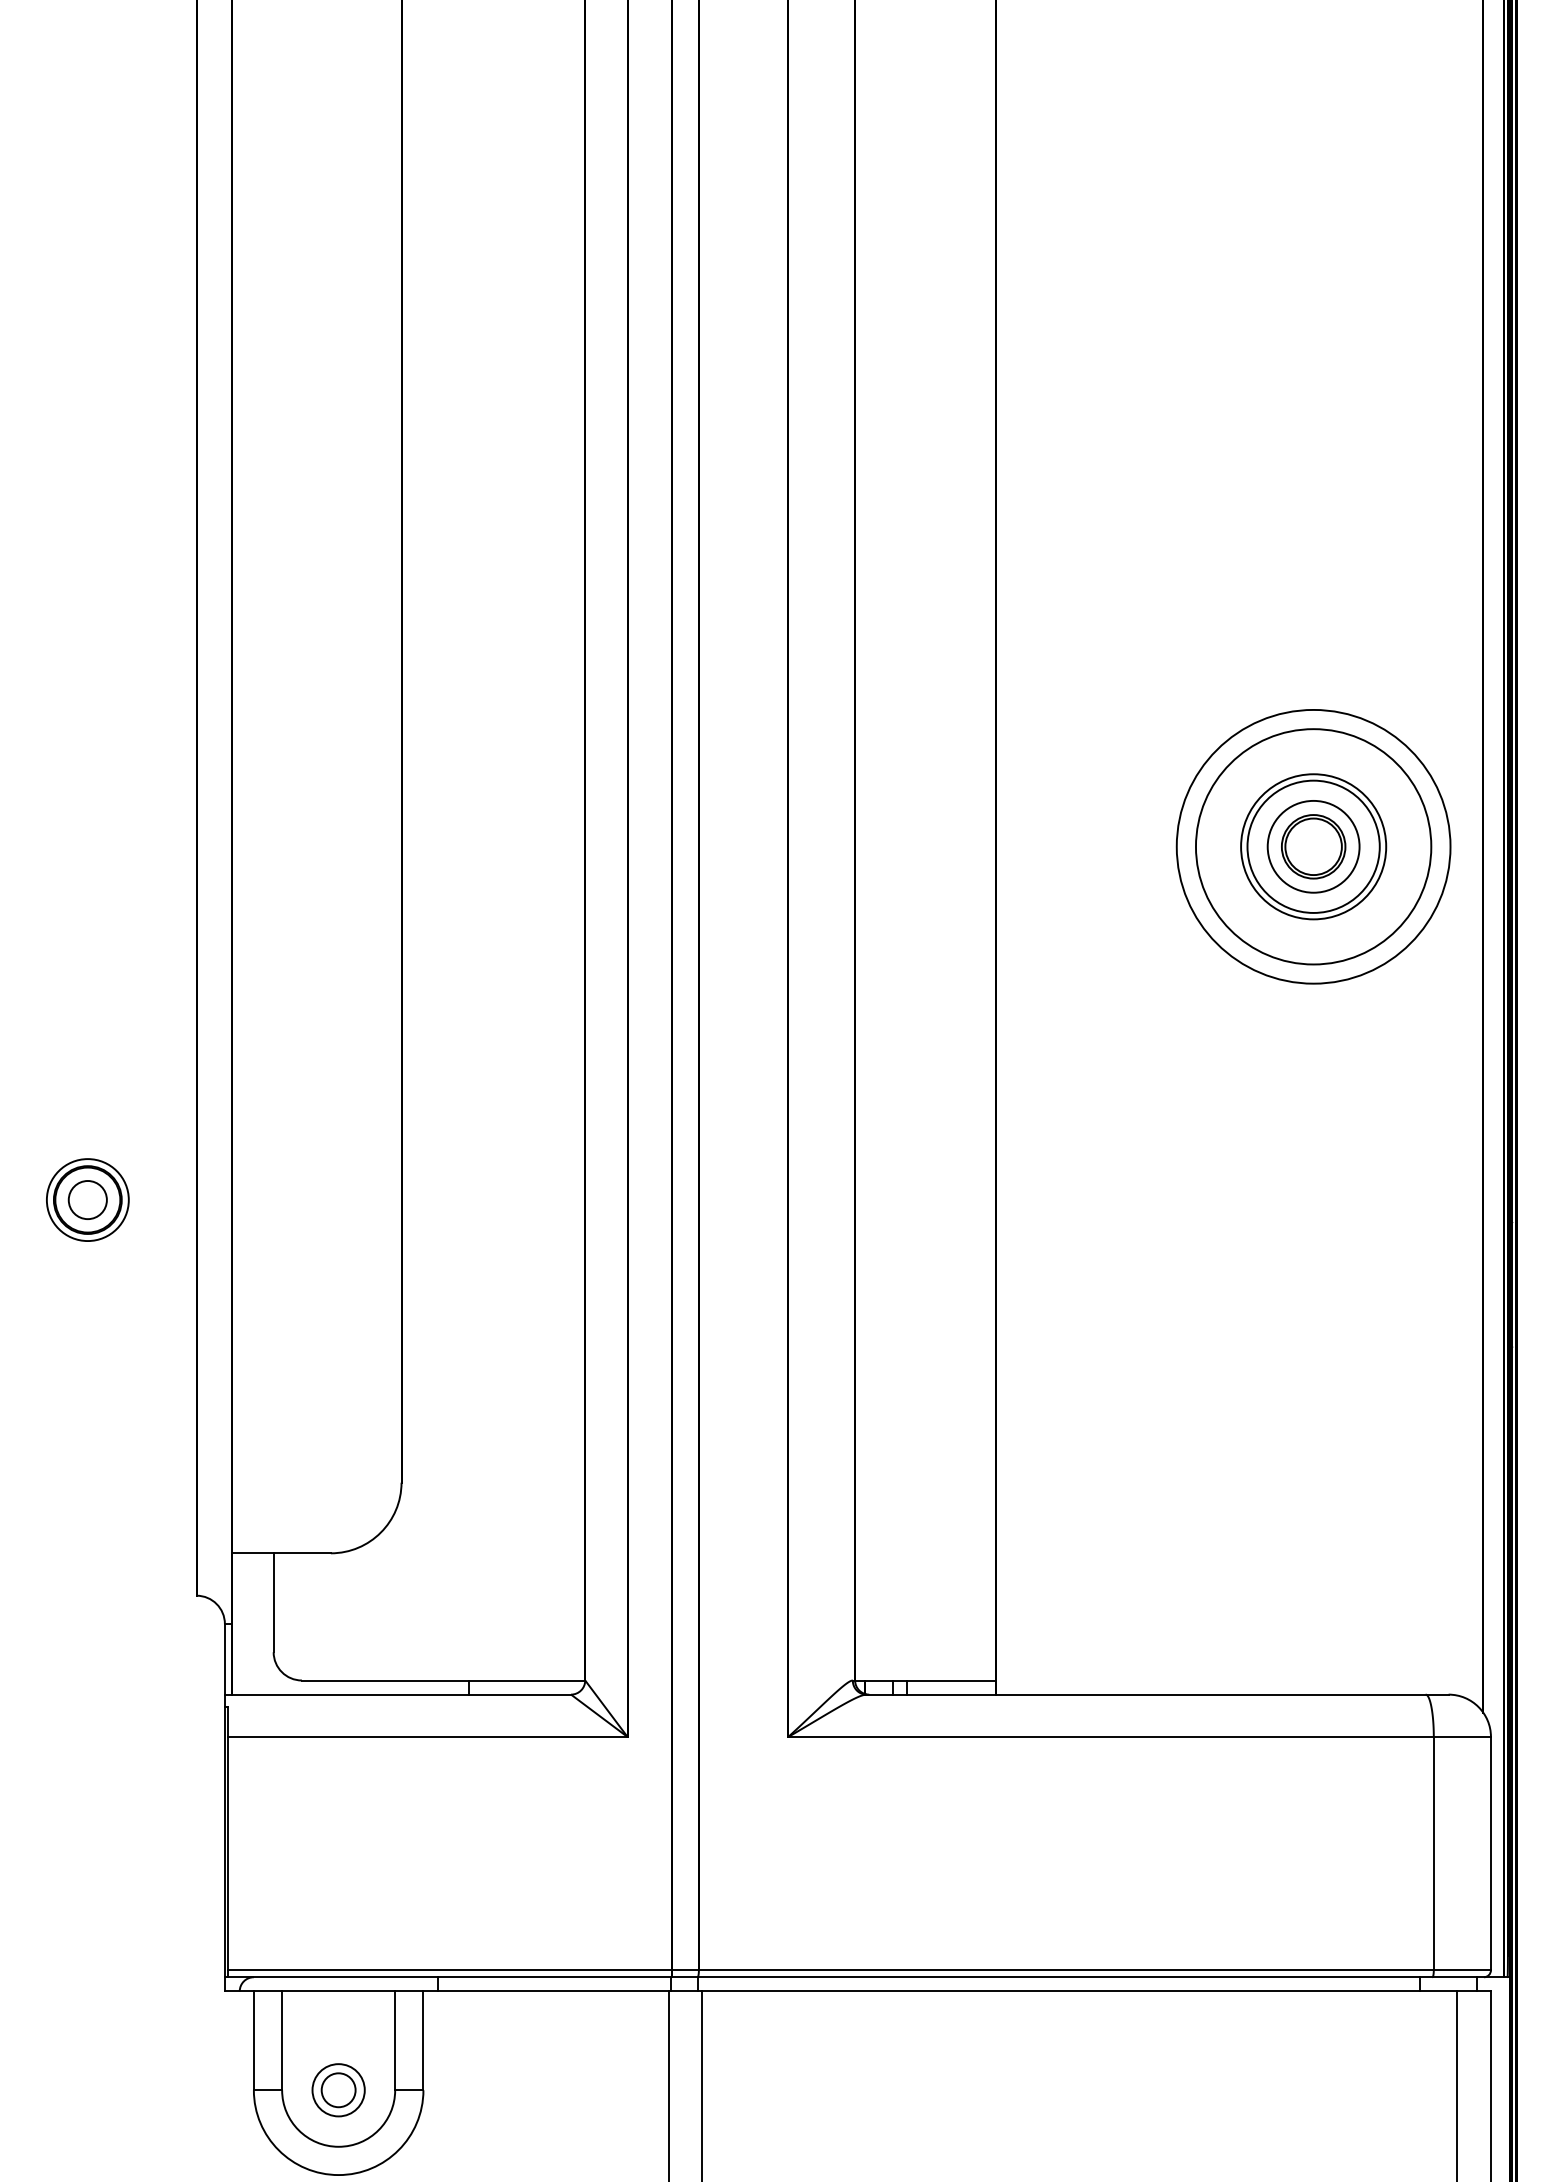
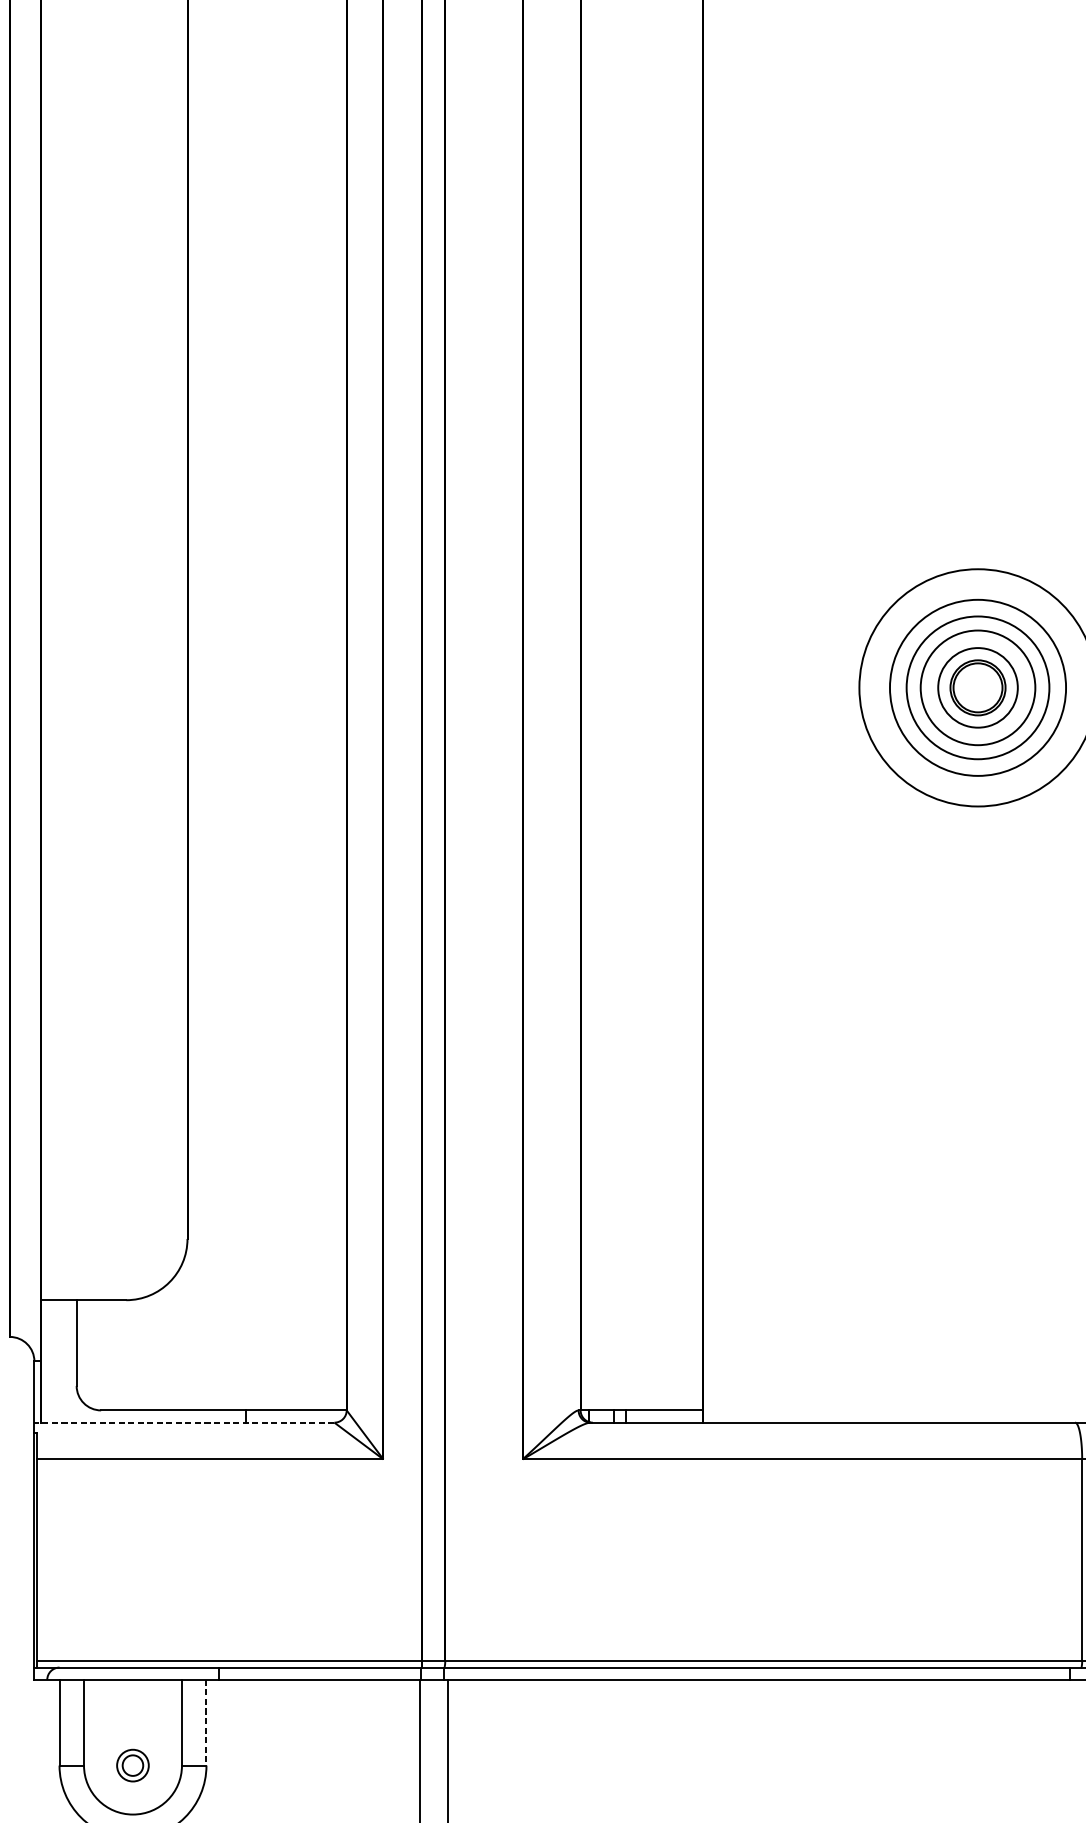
circle: (1313, 846) -> (977, 687), size x0.7
circle: (1313, 846) -> (977, 687), size x1.4
line: (397, 1694) -> (184, 1422), solid -> dashed
line: (423, 2041) -> (206, 1723), solid -> dashed
part: (338, 2090) -> (132, 1765), size x0.7

